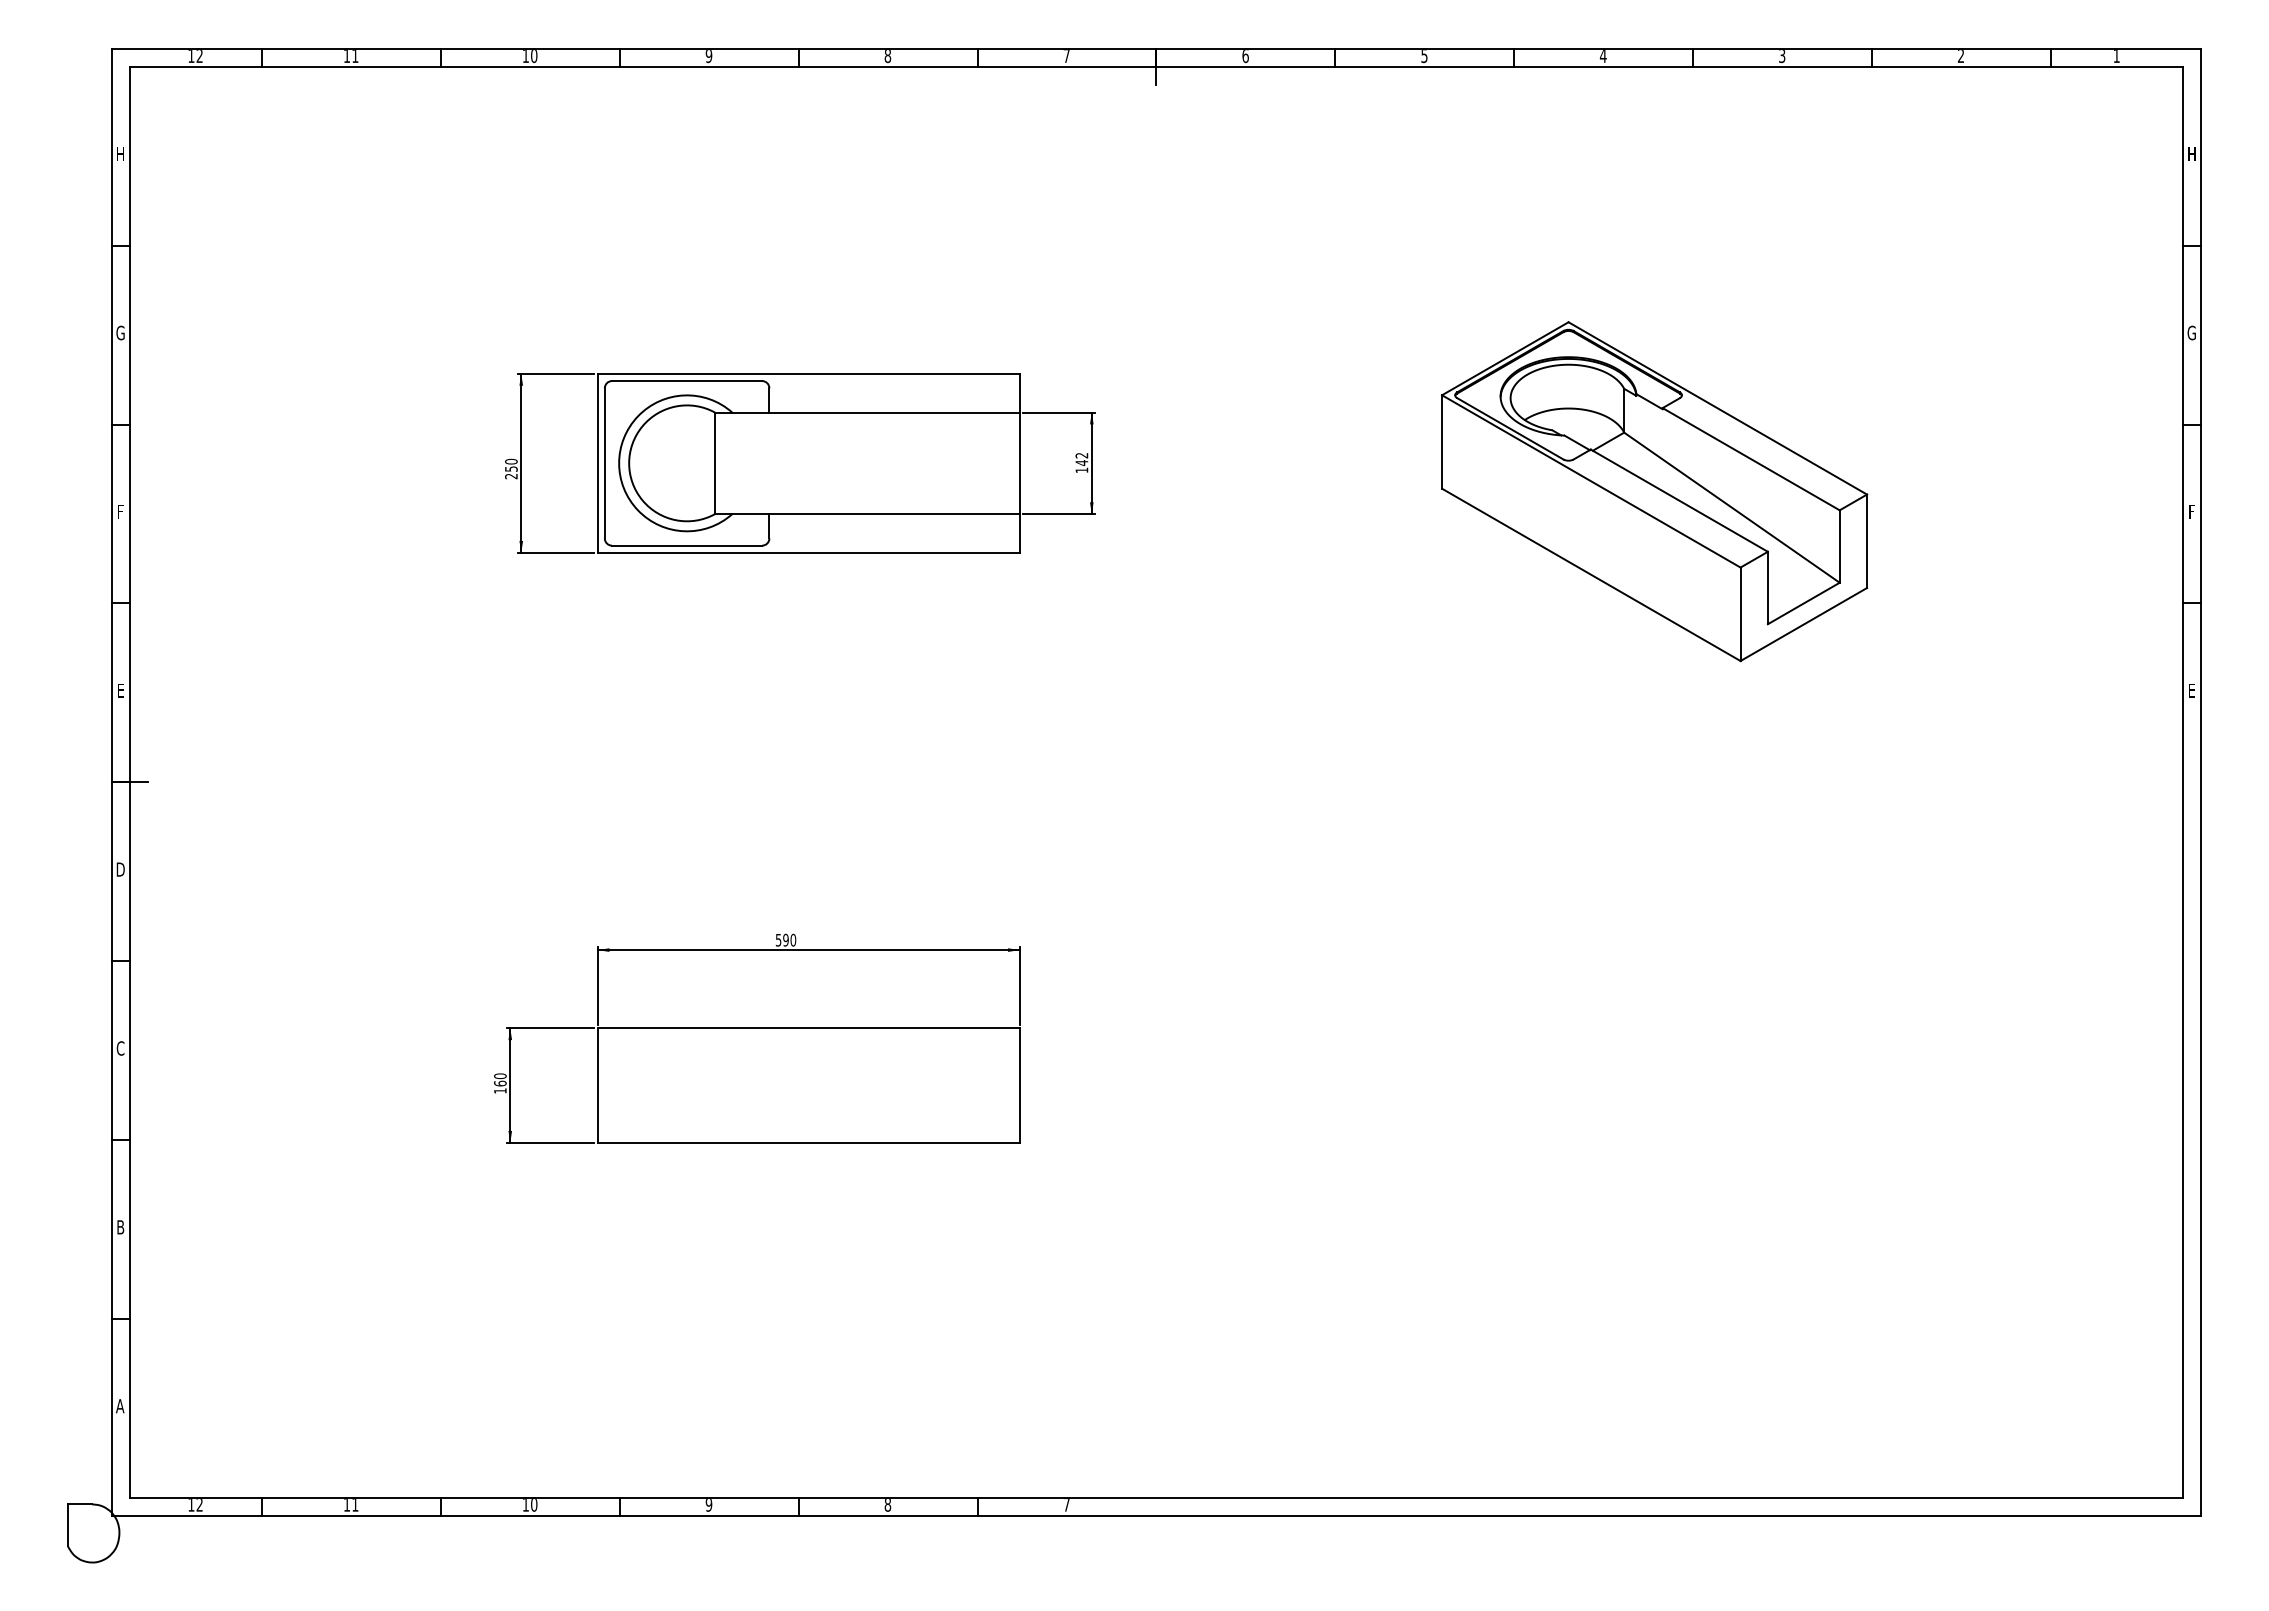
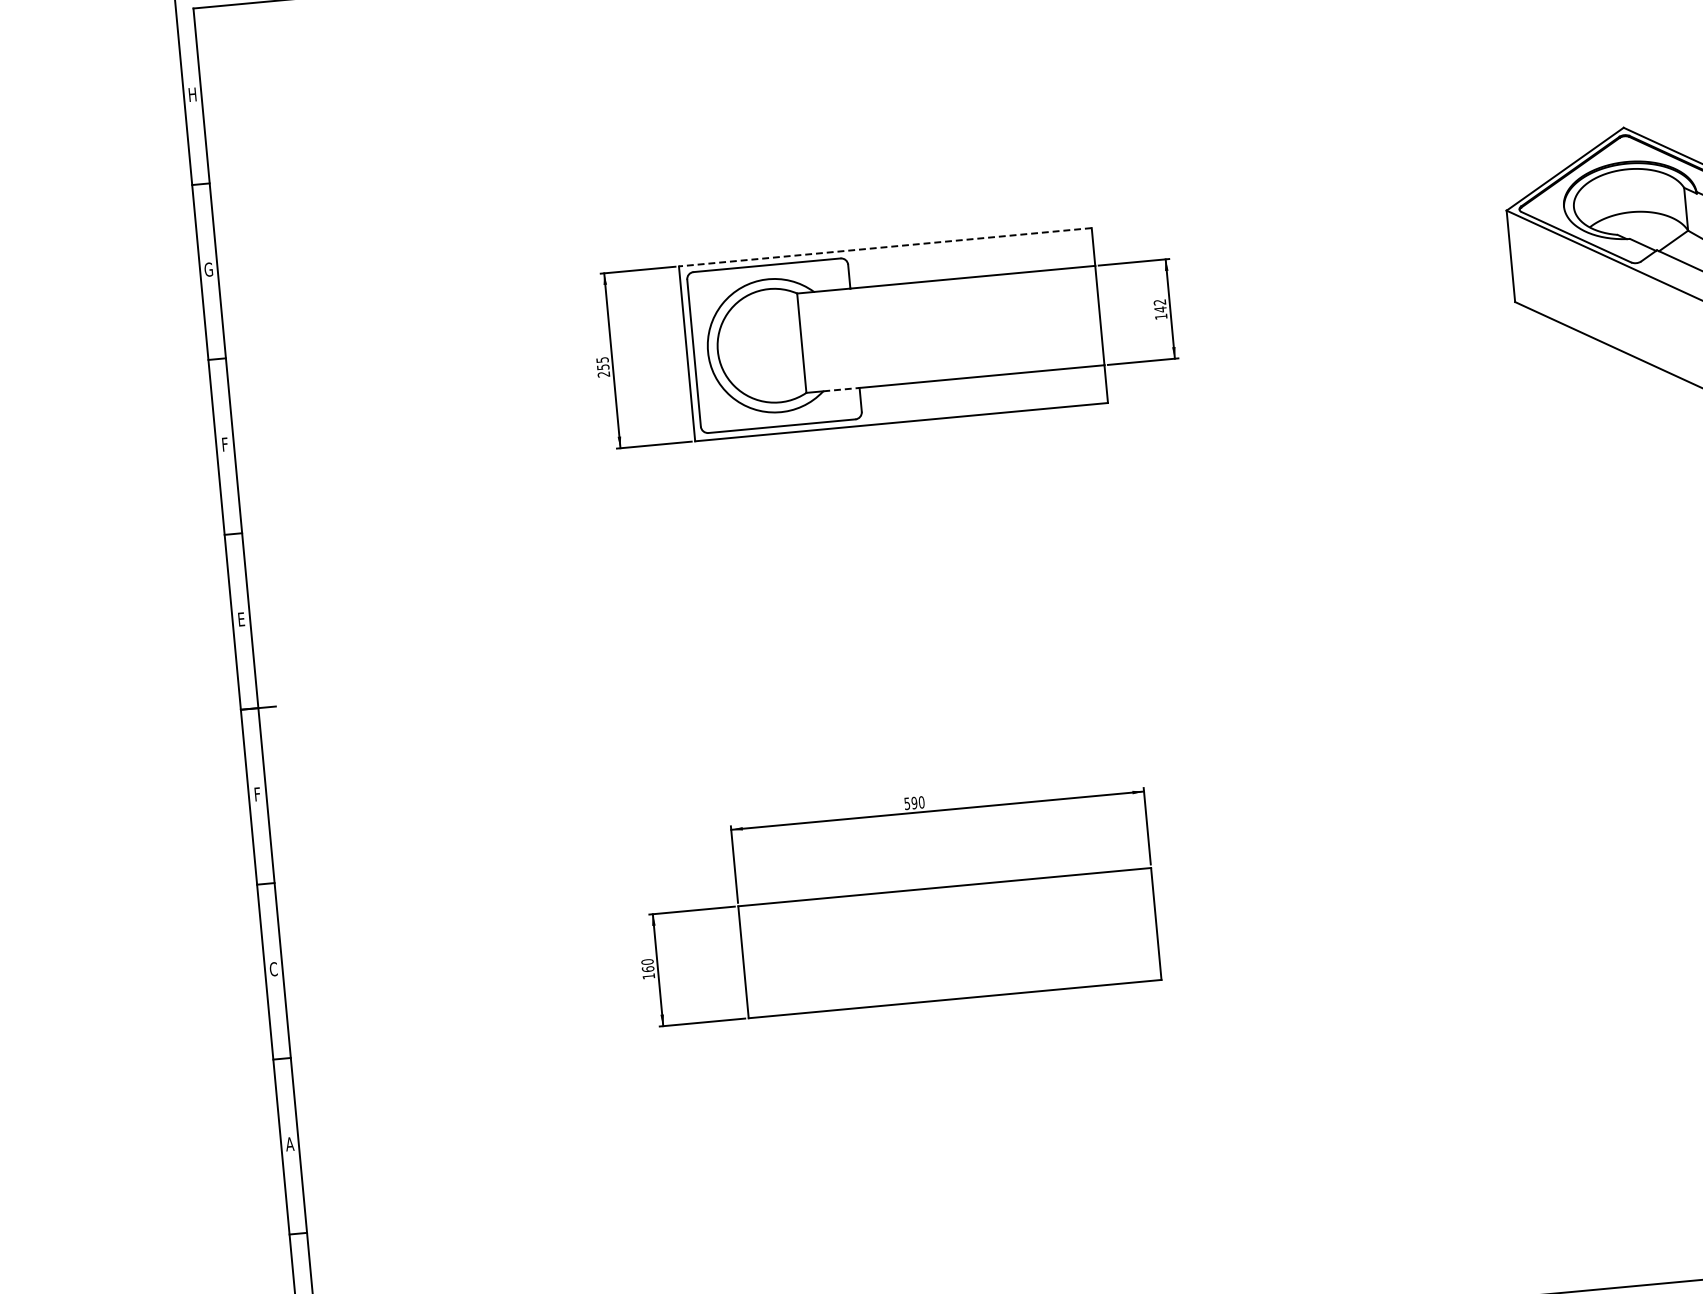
line: (808, 373) -> (885, 246), solid -> dashed
text: (511, 461) -> (602, 359), 250 -> 255
line: (750, 514) -> (841, 389), solid -> dashed
text: (120, 869) -> (257, 794), D -> F
text: (120, 1227) -> (289, 1144), B -> A

